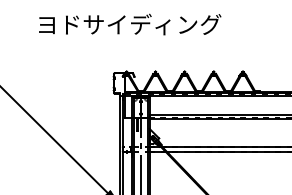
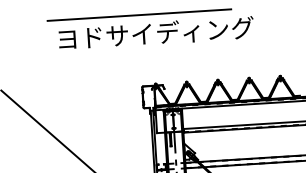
line: (115, 6) -> (139, 14), added

